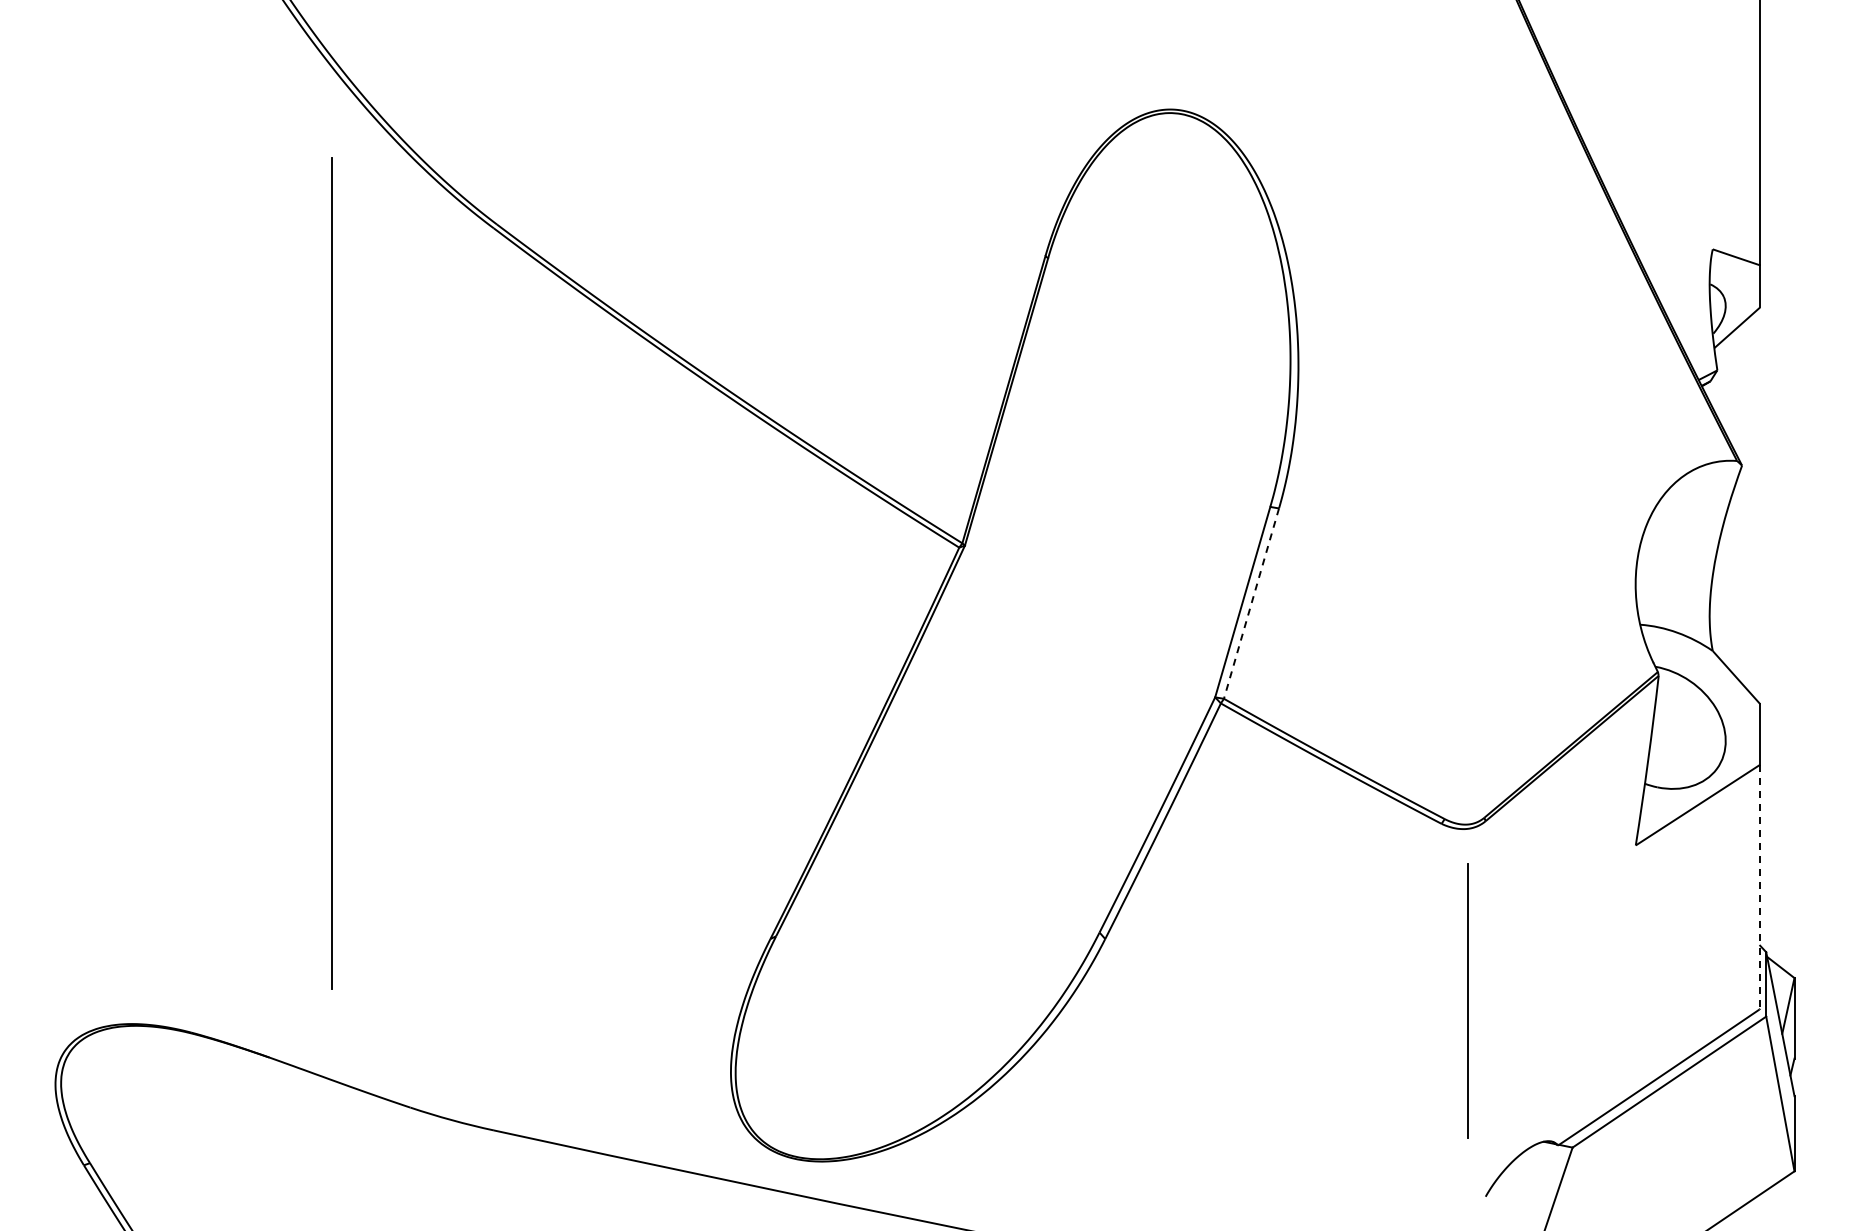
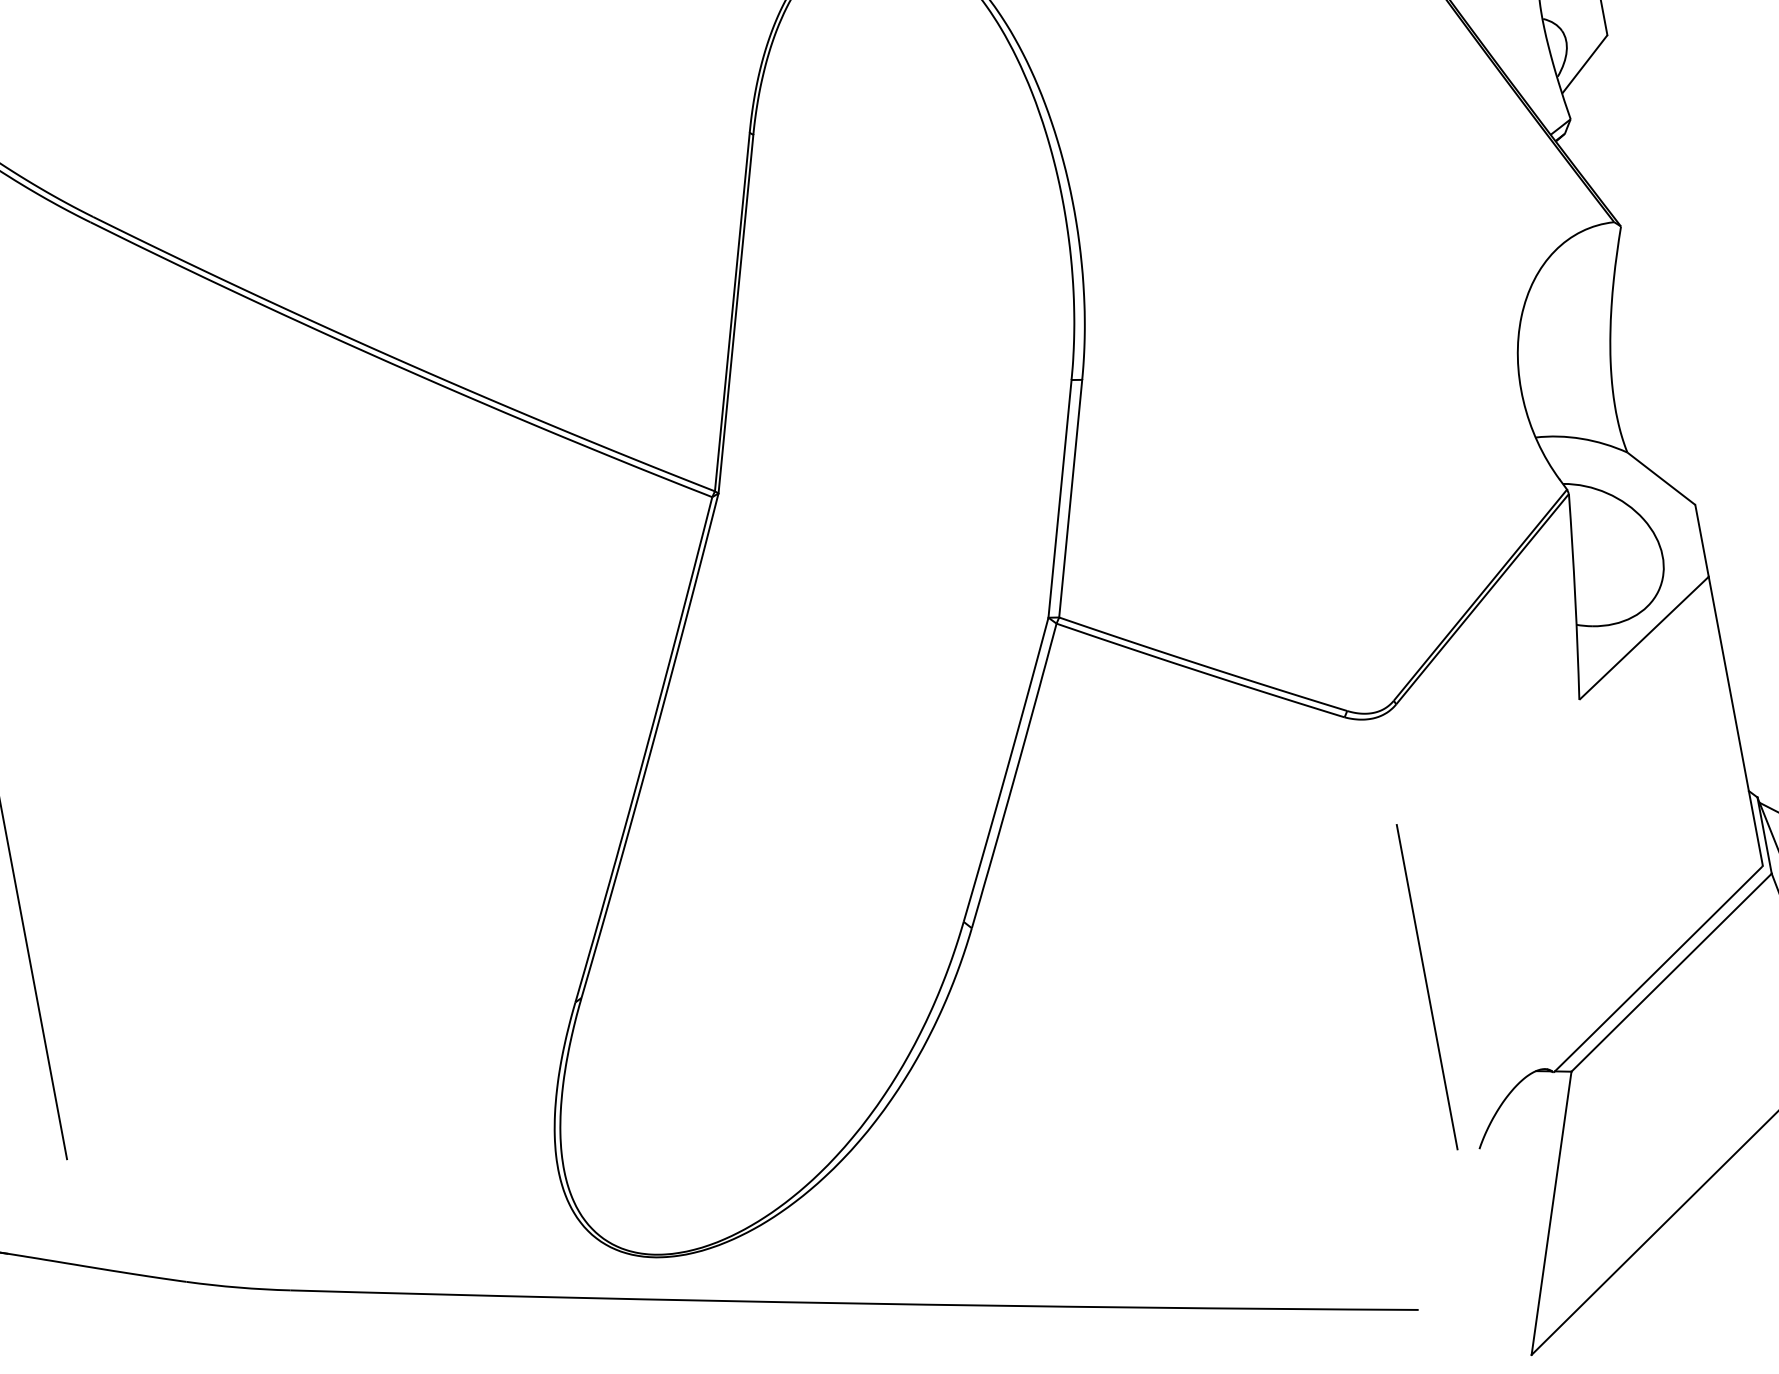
line: (1251, 604) -> (1070, 499), dashed -> solid
line: (1760, 886) -> (1736, 720), dashed -> solid
line: (1467, 1000) -> (1426, 987), moved

